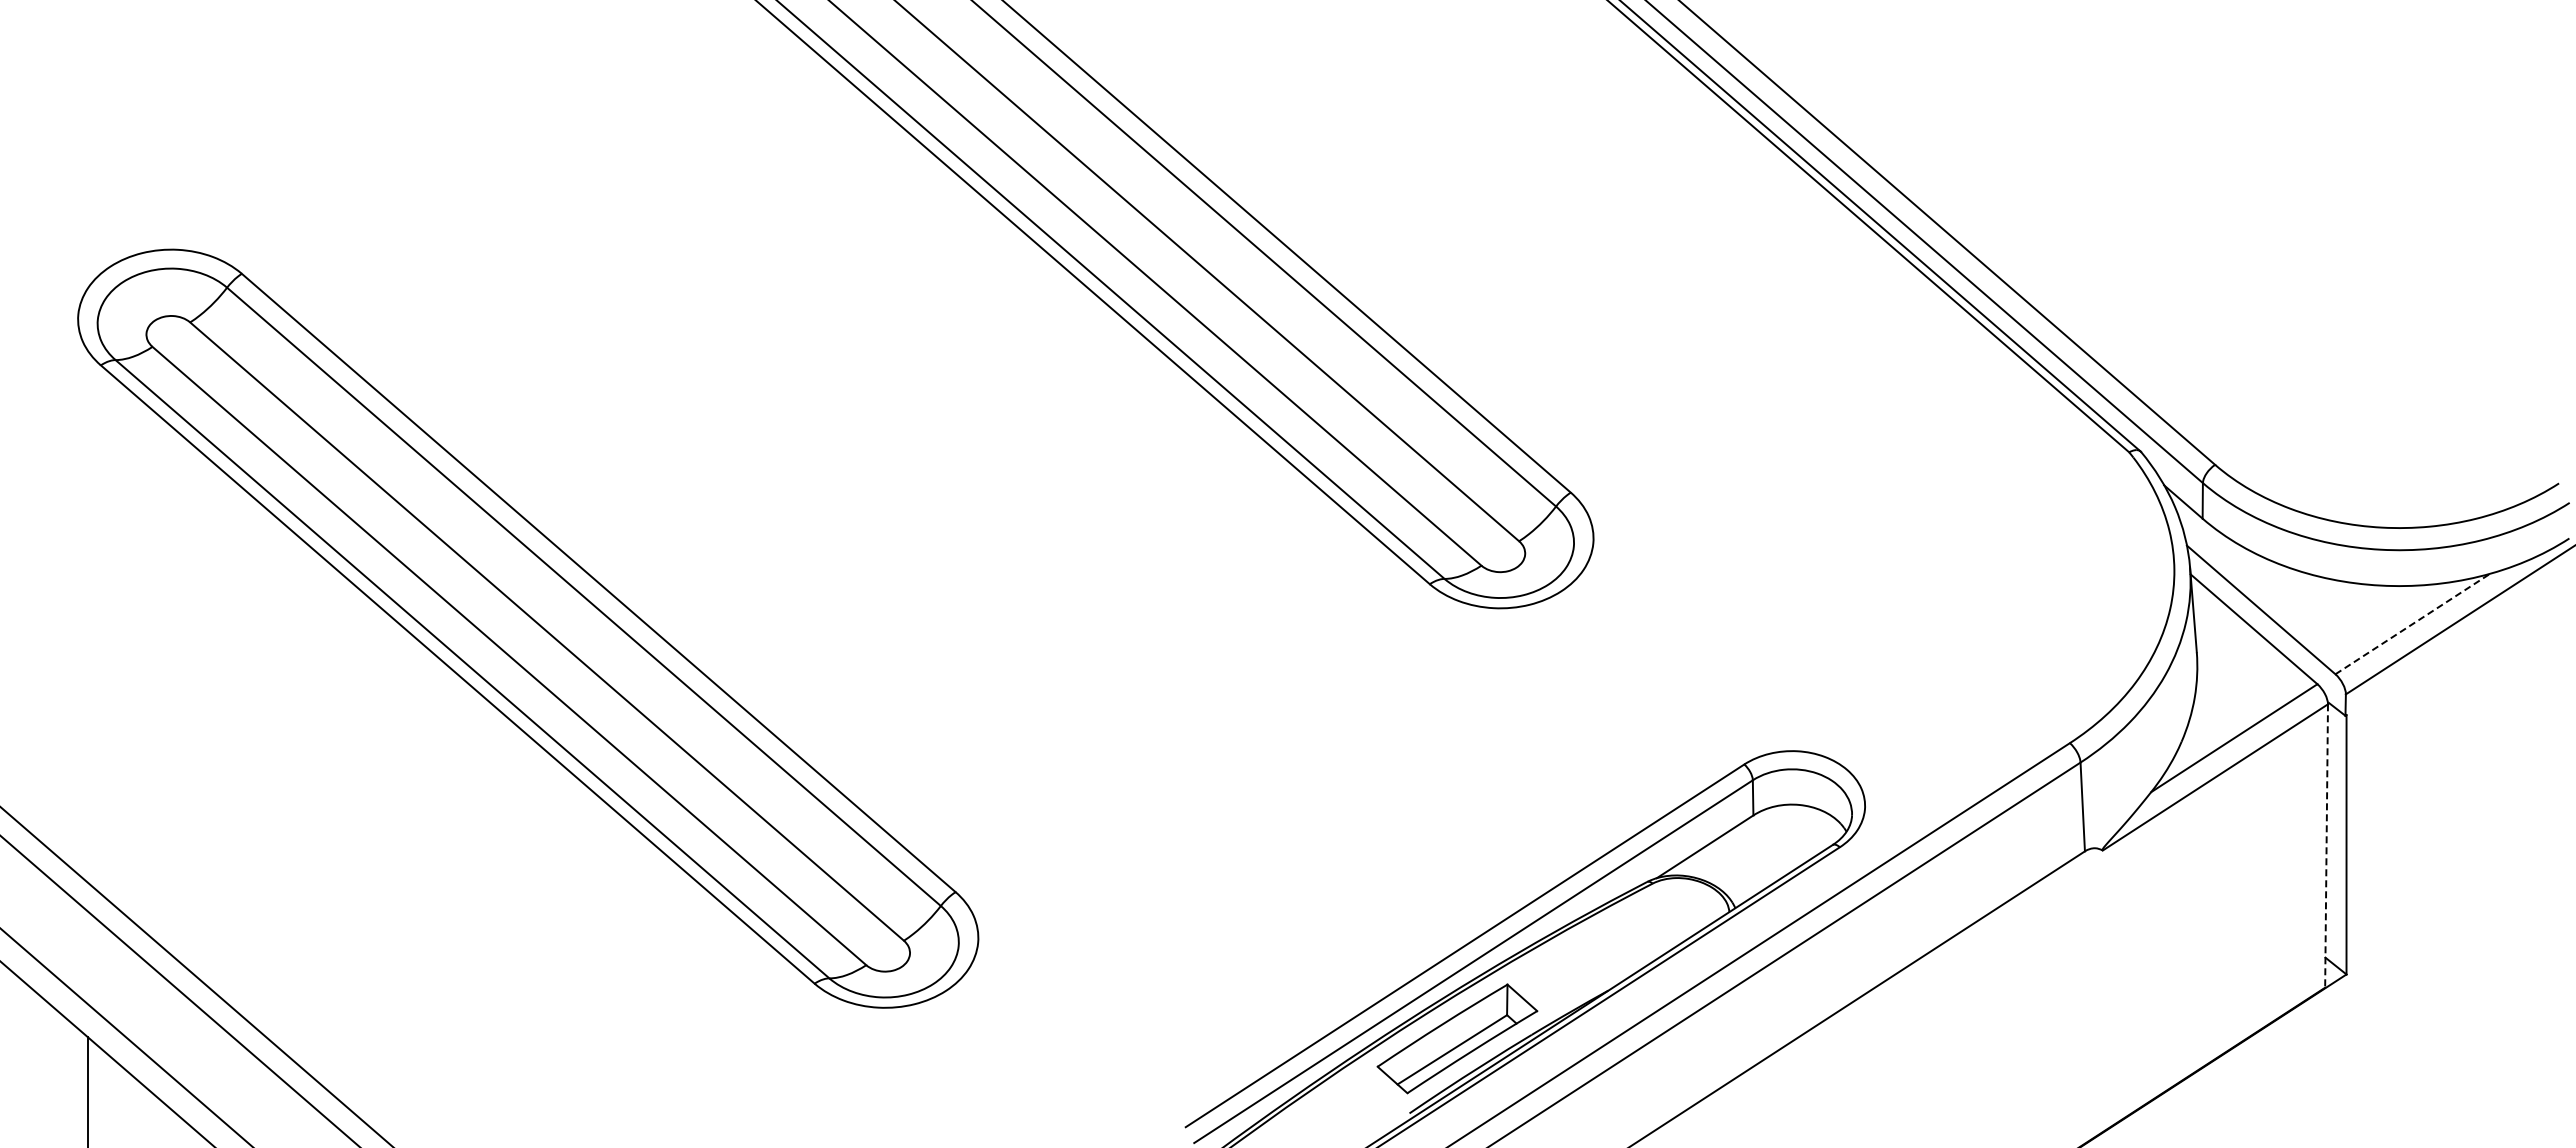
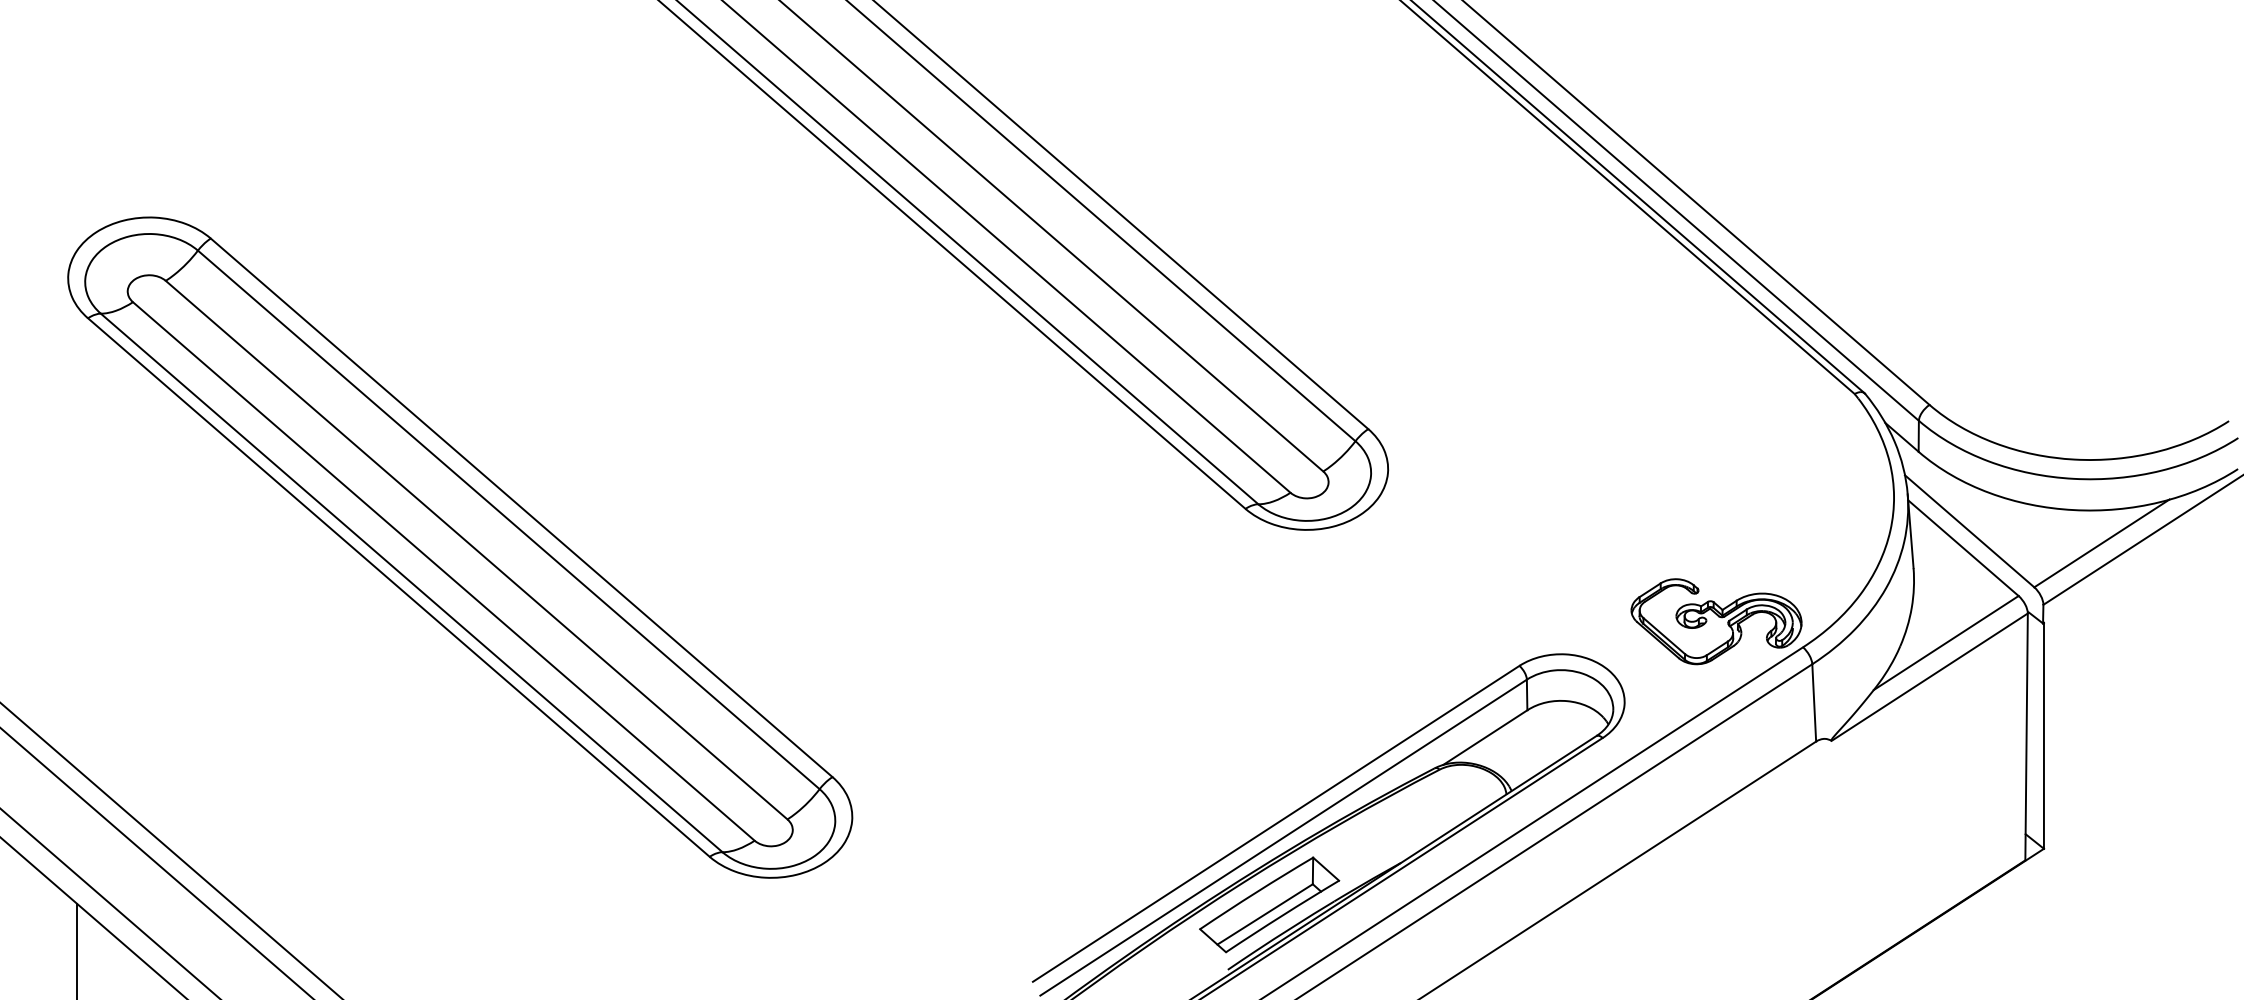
line: (2413, 623) -> (2102, 543), dashed -> solid
part: (1970, 713) -> (1716, 621), added
line: (2326, 846) -> (2026, 737), dashed -> solid

